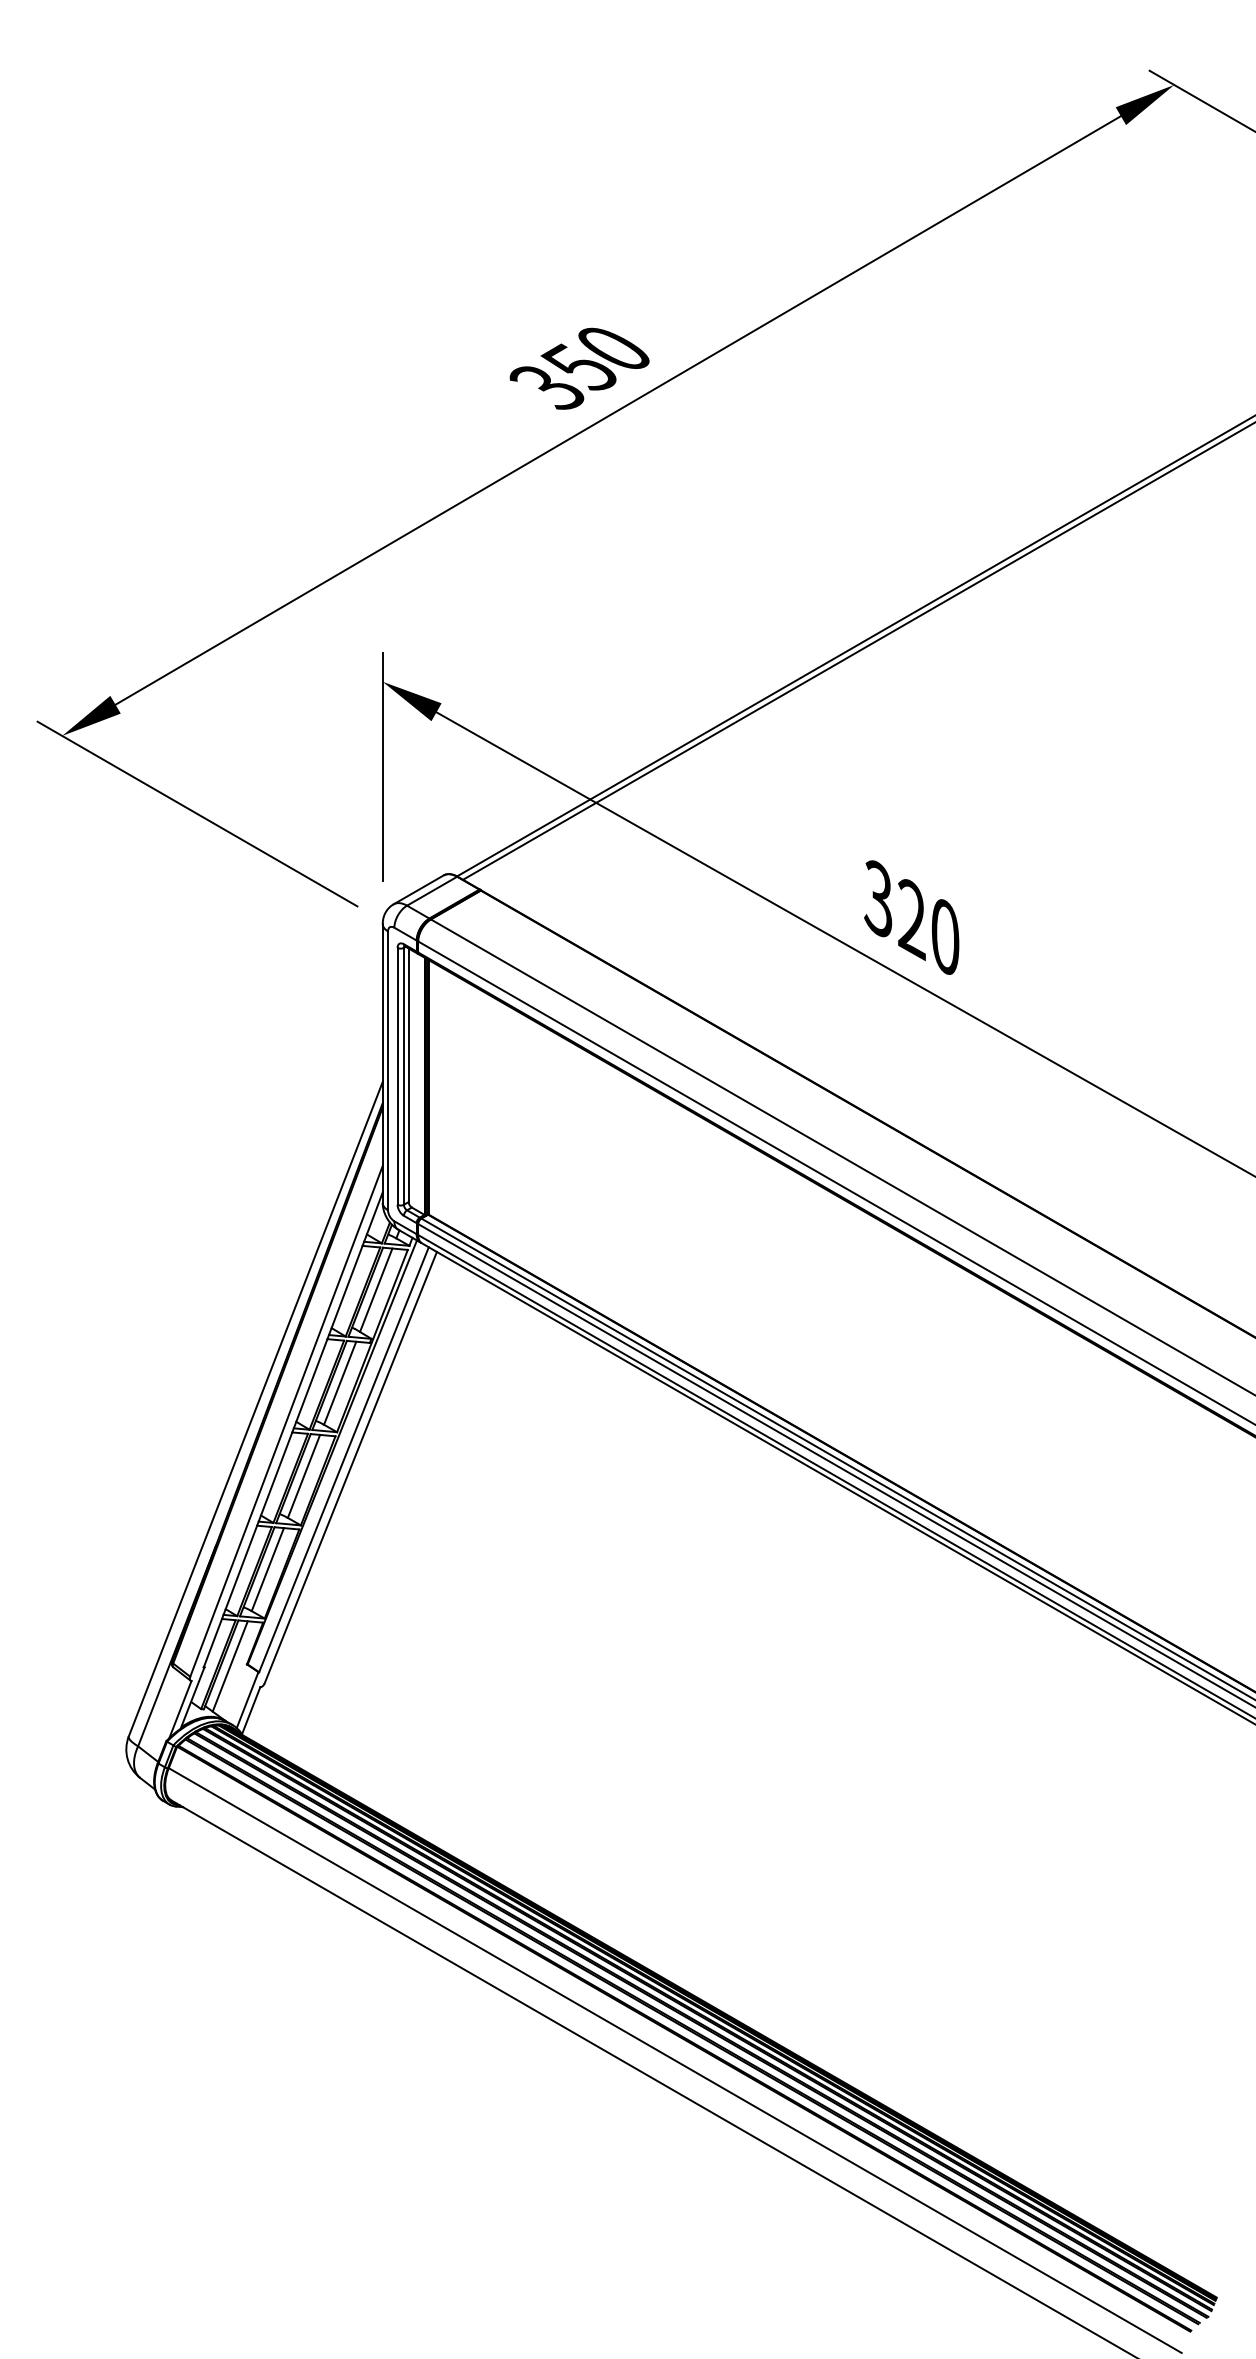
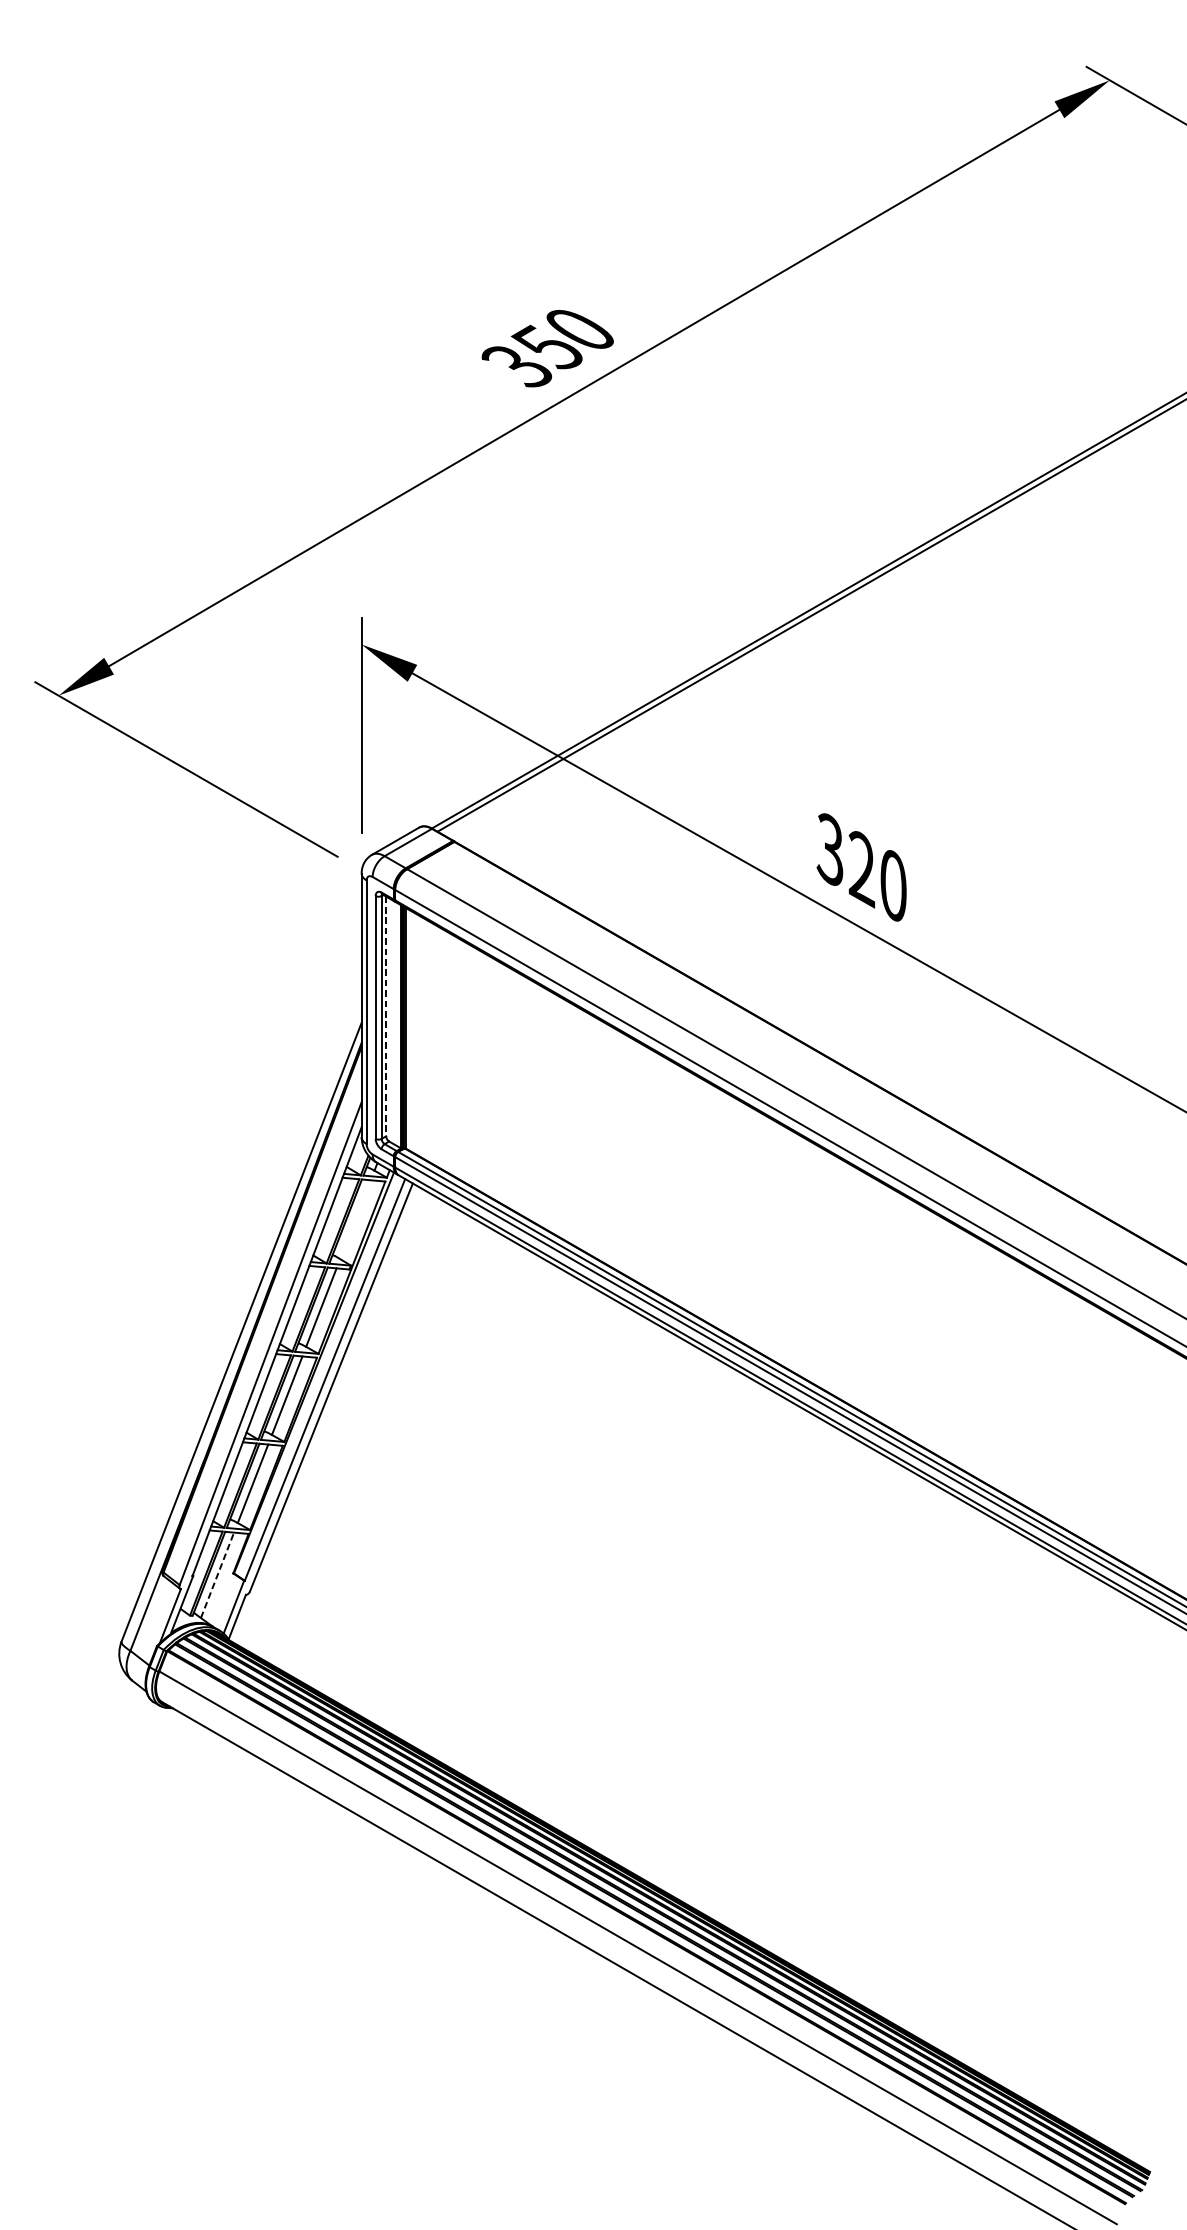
line: (408, 1075) -> (386, 1016), solid -> dashed
line: (376, 1289) -> (355, 1218), removed
line: (230, 1666) -> (217, 1575), solid -> dashed

